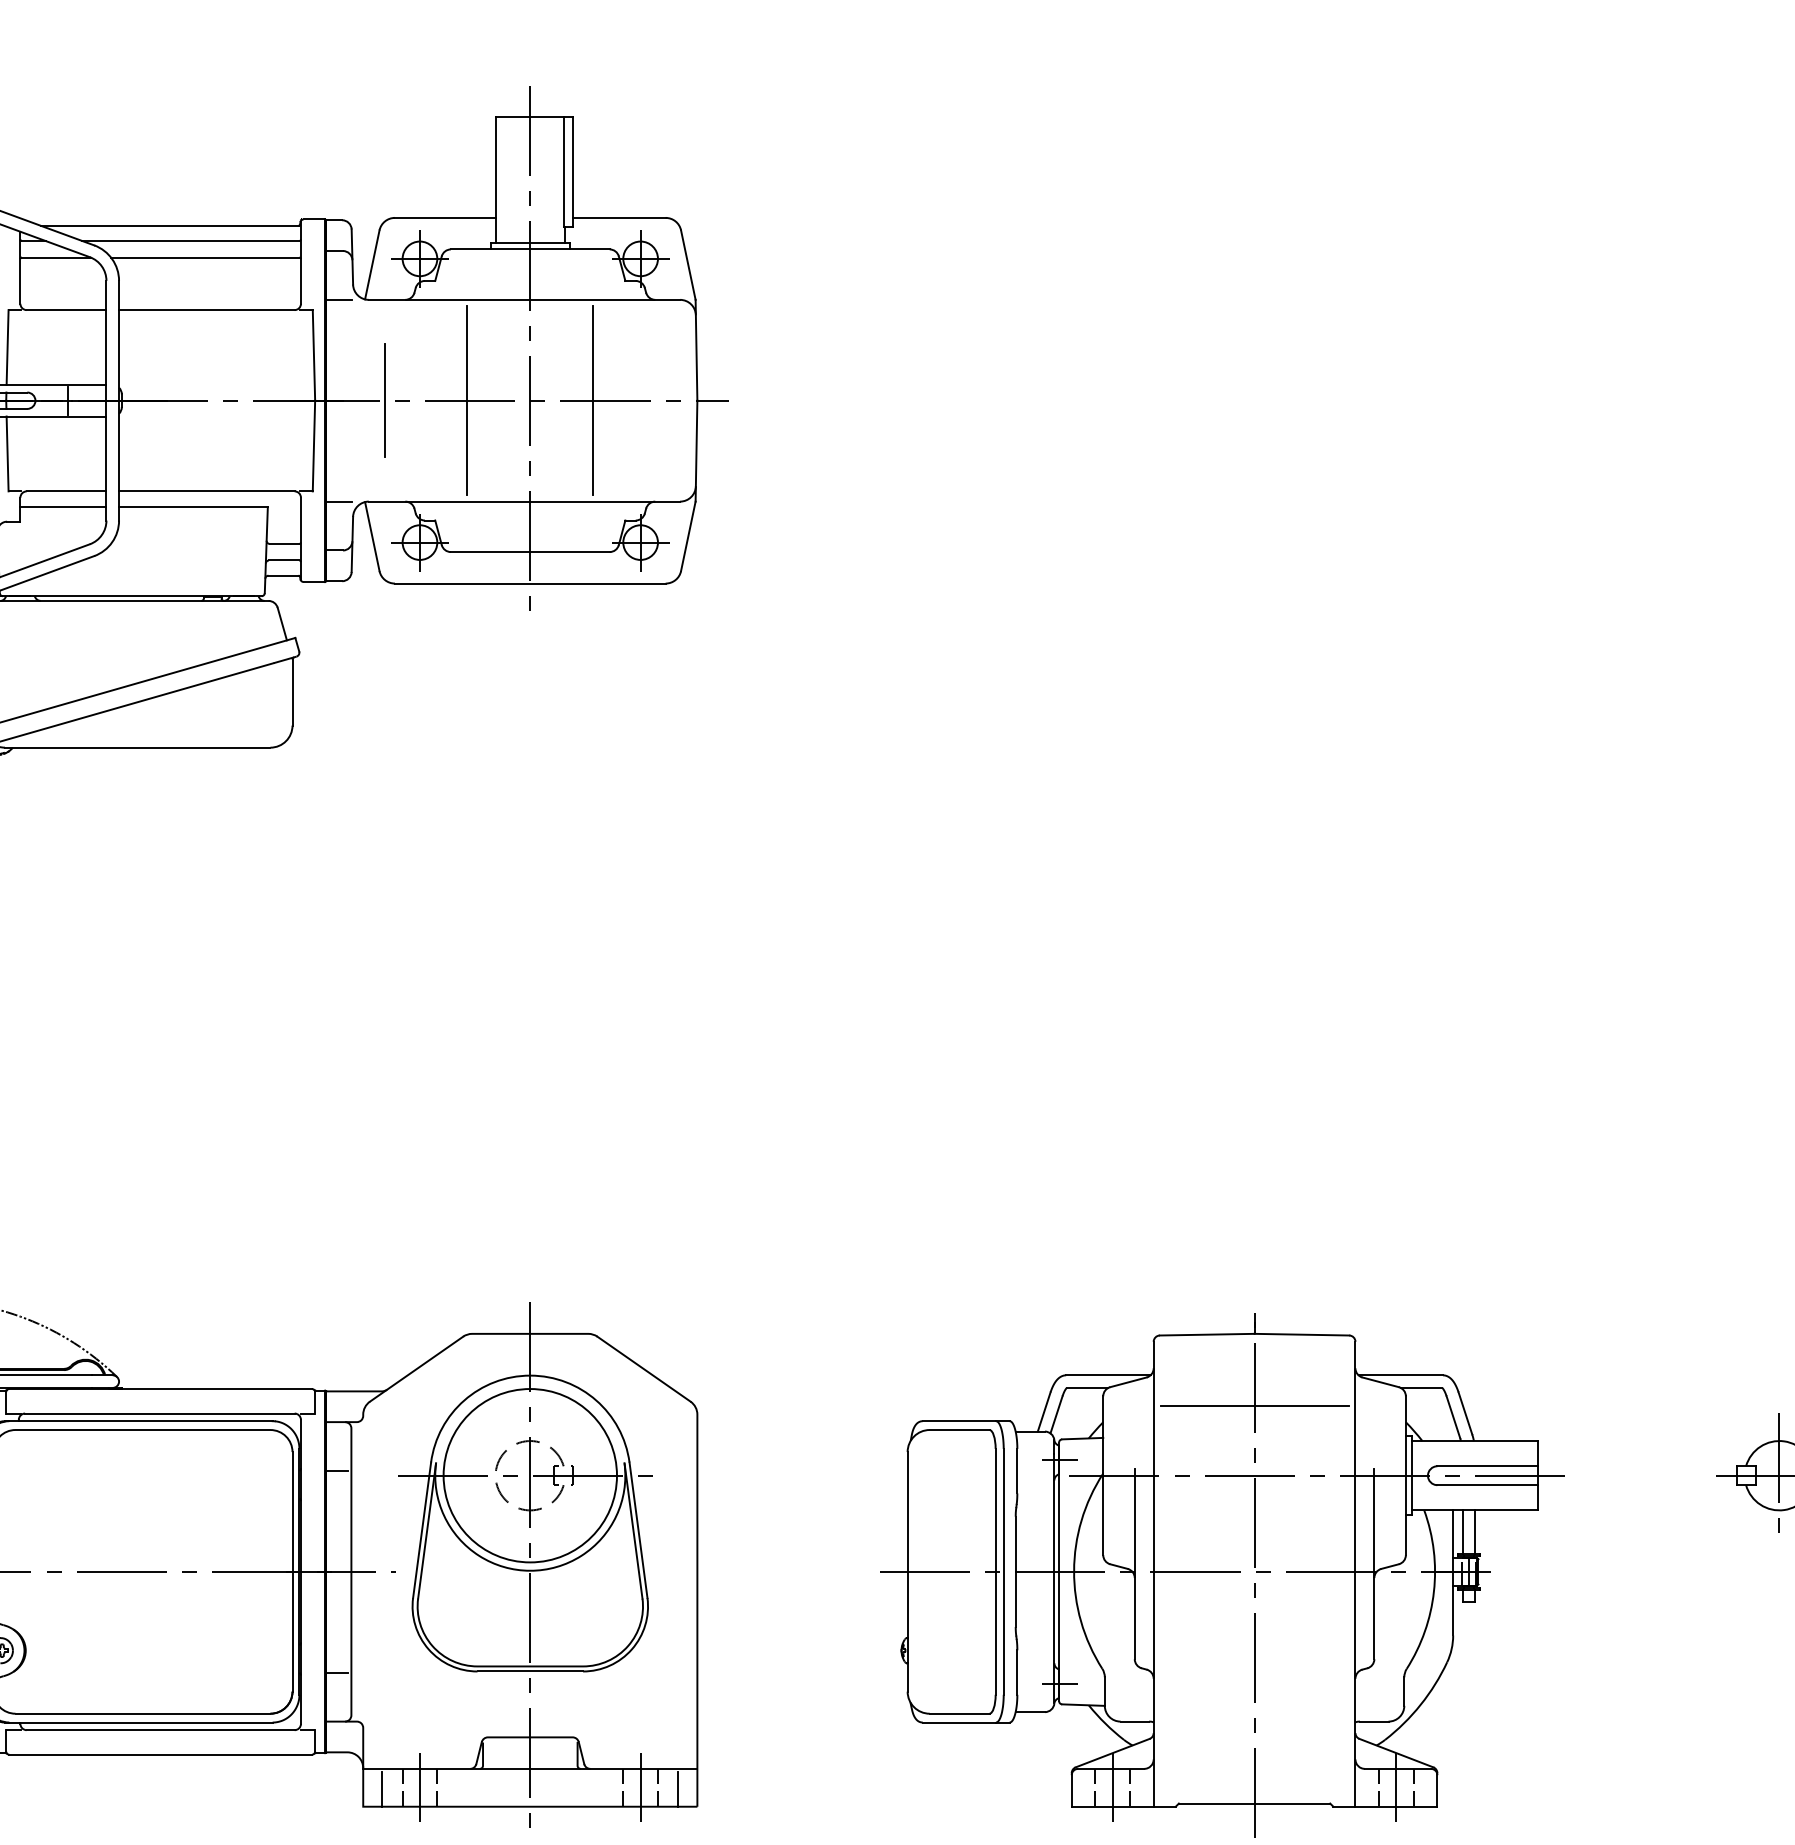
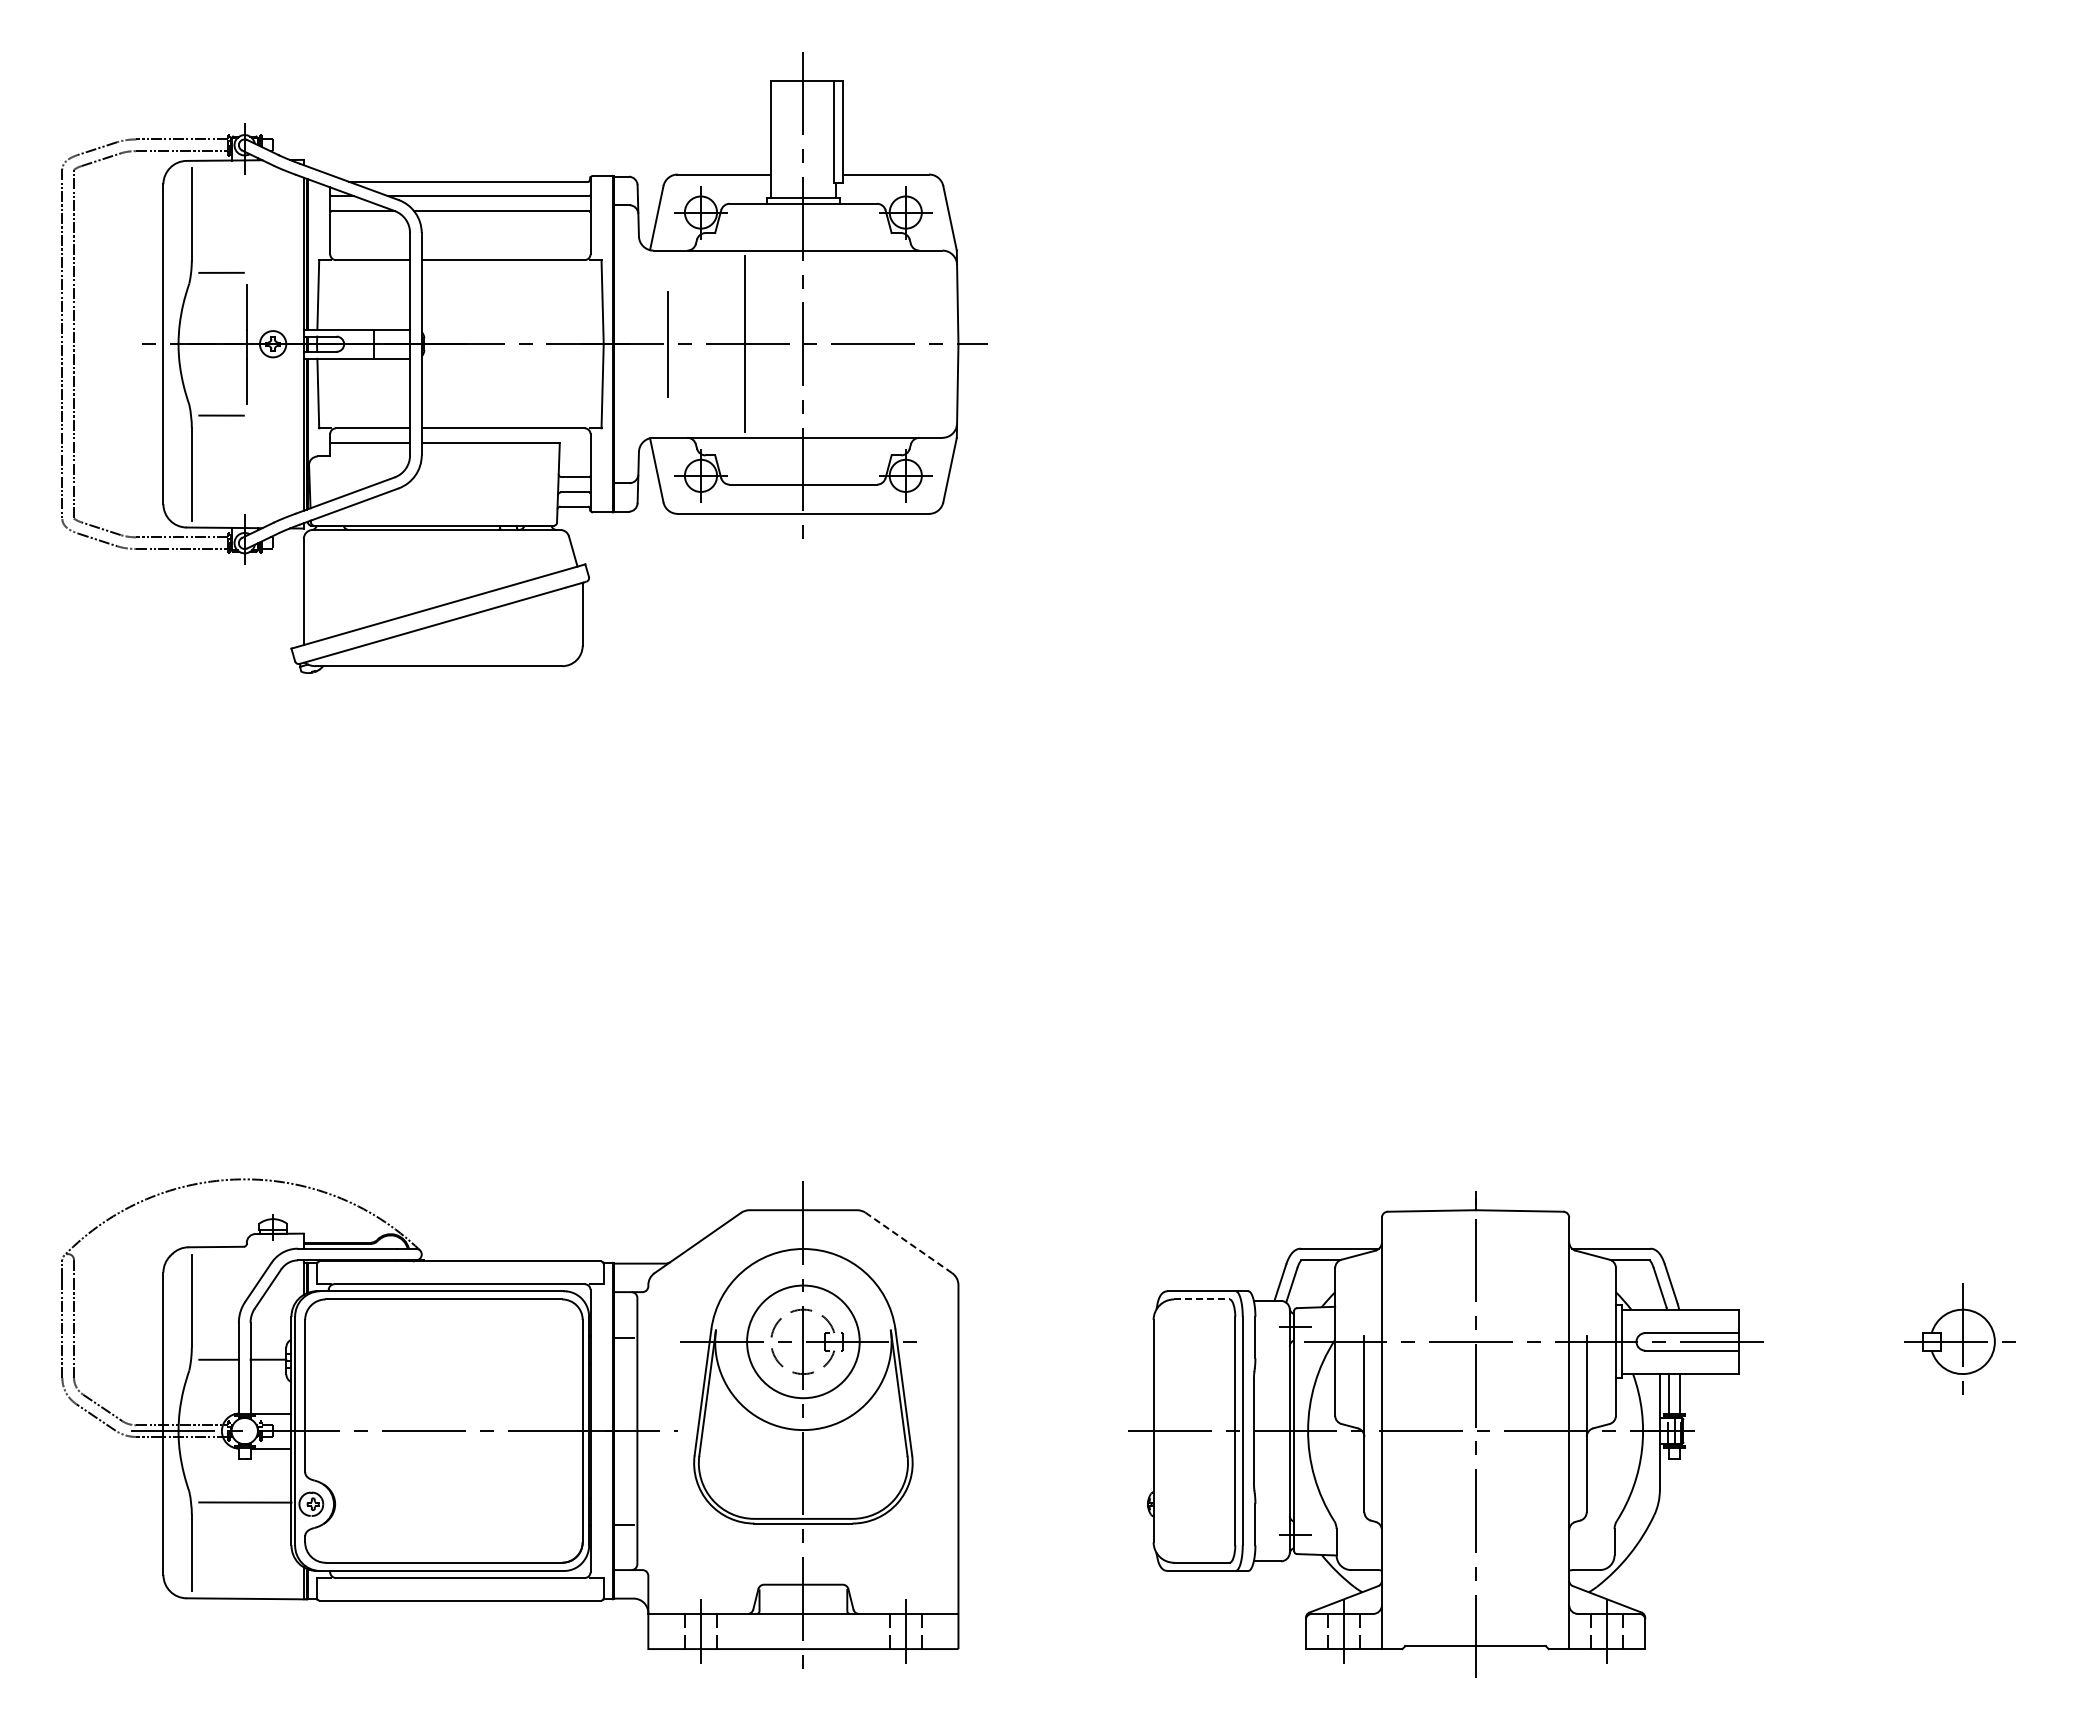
line: (338, 299) -> (625, 250), removed
line: (592, 401) -> (861, 344), removed
line: (338, 501) -> (625, 437), removed
line: (643, 1369) -> (908, 1243), solid -> dashed
line: (1254, 1406) -> (1475, 1277), removed
line: (959, 1430) -> (1201, 1299), solid -> dashed
circle: (529, 1475) -> (802, 1341), size x0.7
line: (381, 1789) -> (665, 1633), removed
line: (678, 1789) -> (940, 1633), removed

